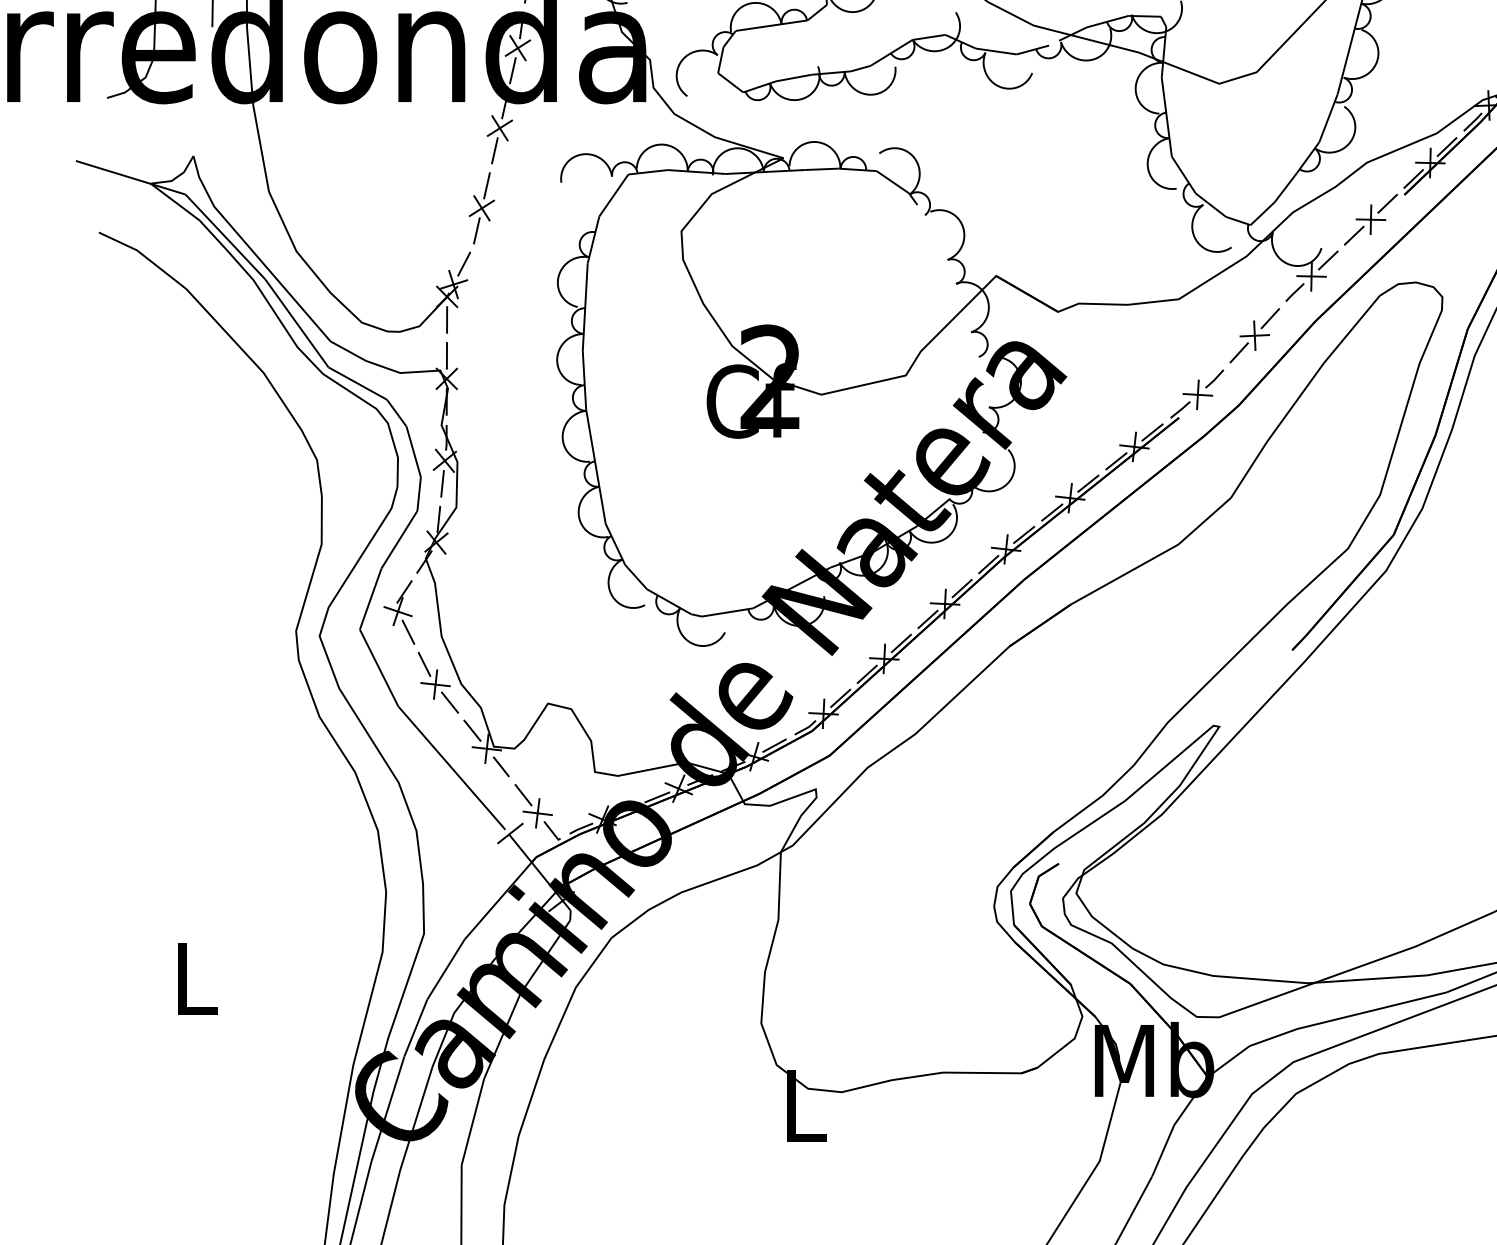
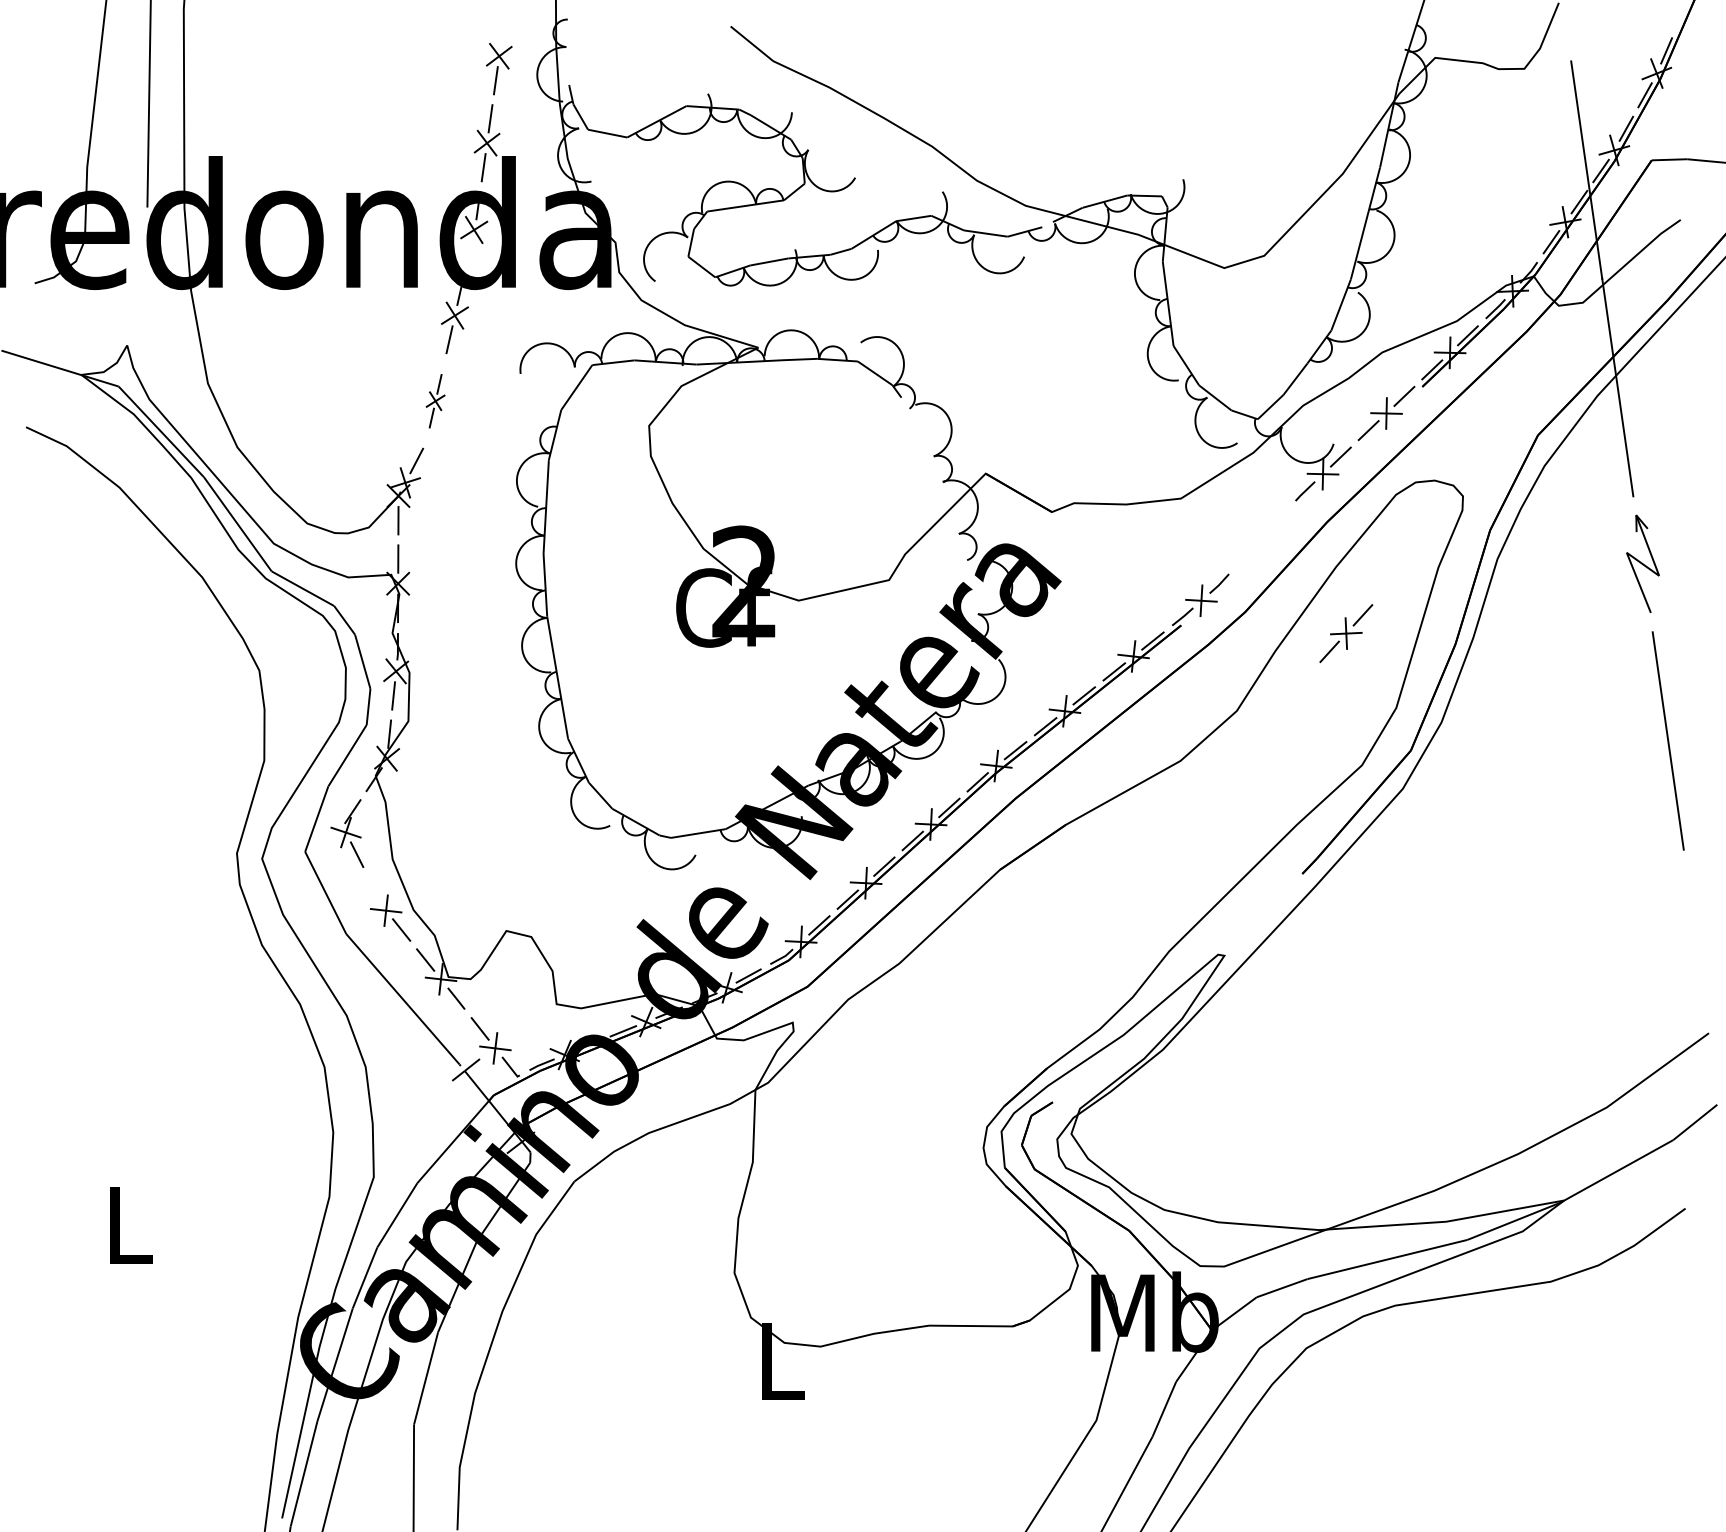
line: (512, 70) -> (468, 253), removed
part: (481, 207) -> (435, 400), size x0.7
part: (1254, 335) -> (1346, 633), moved
line: (424, 663) -> (374, 888), removed

